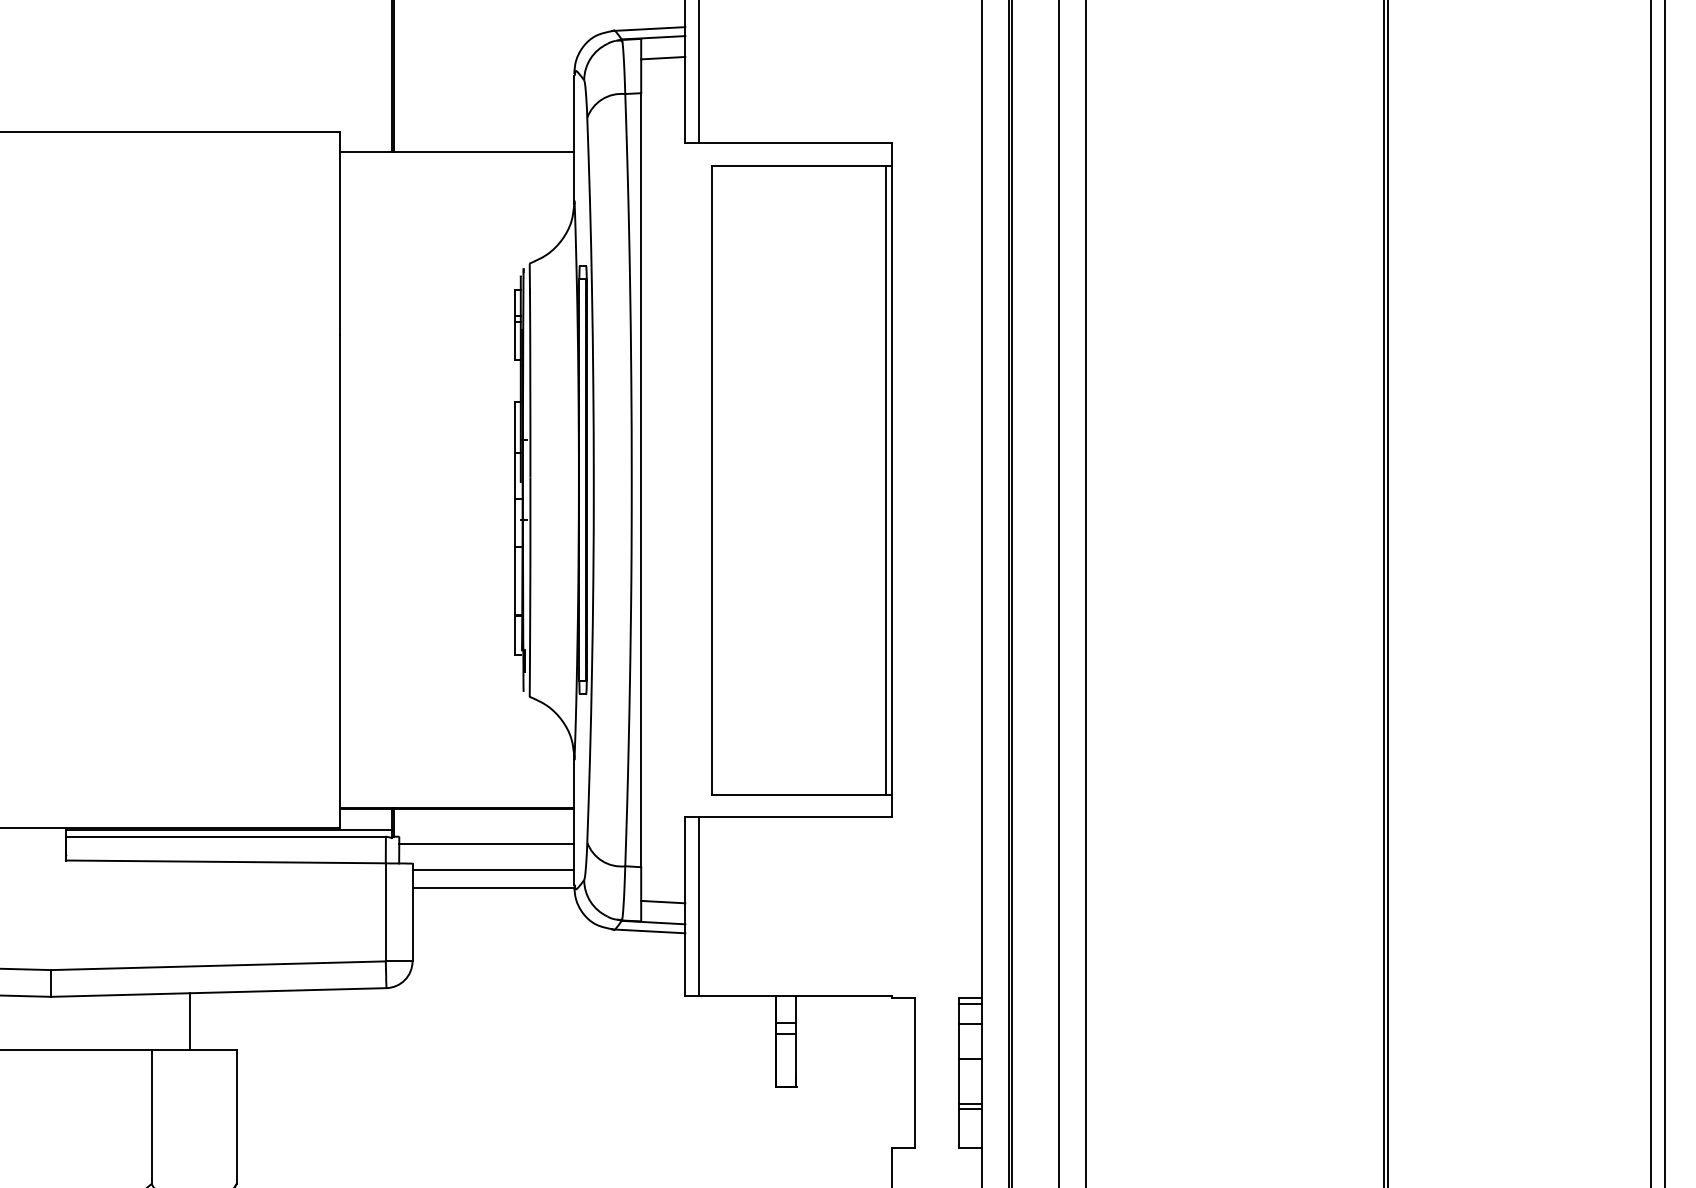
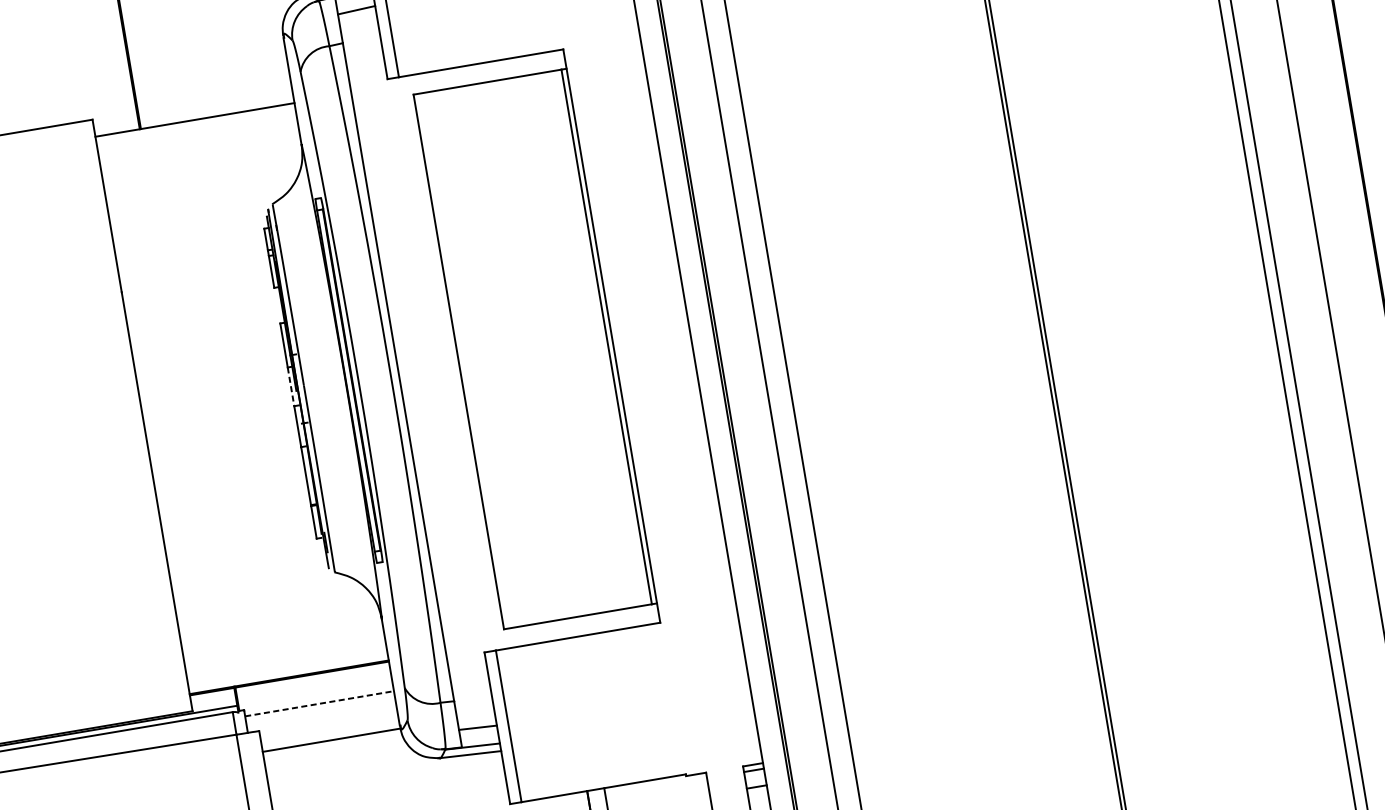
line: (515, 476) -> (291, 387), solid -> dashed
line: (487, 844) -> (320, 704), solid -> dashed
line: (493, 869) -> (328, 724), removed

